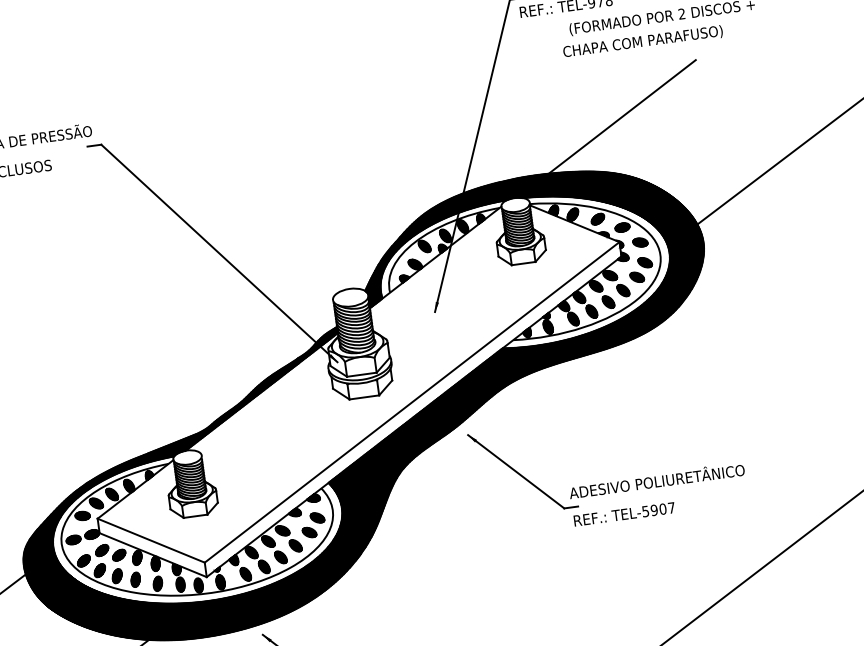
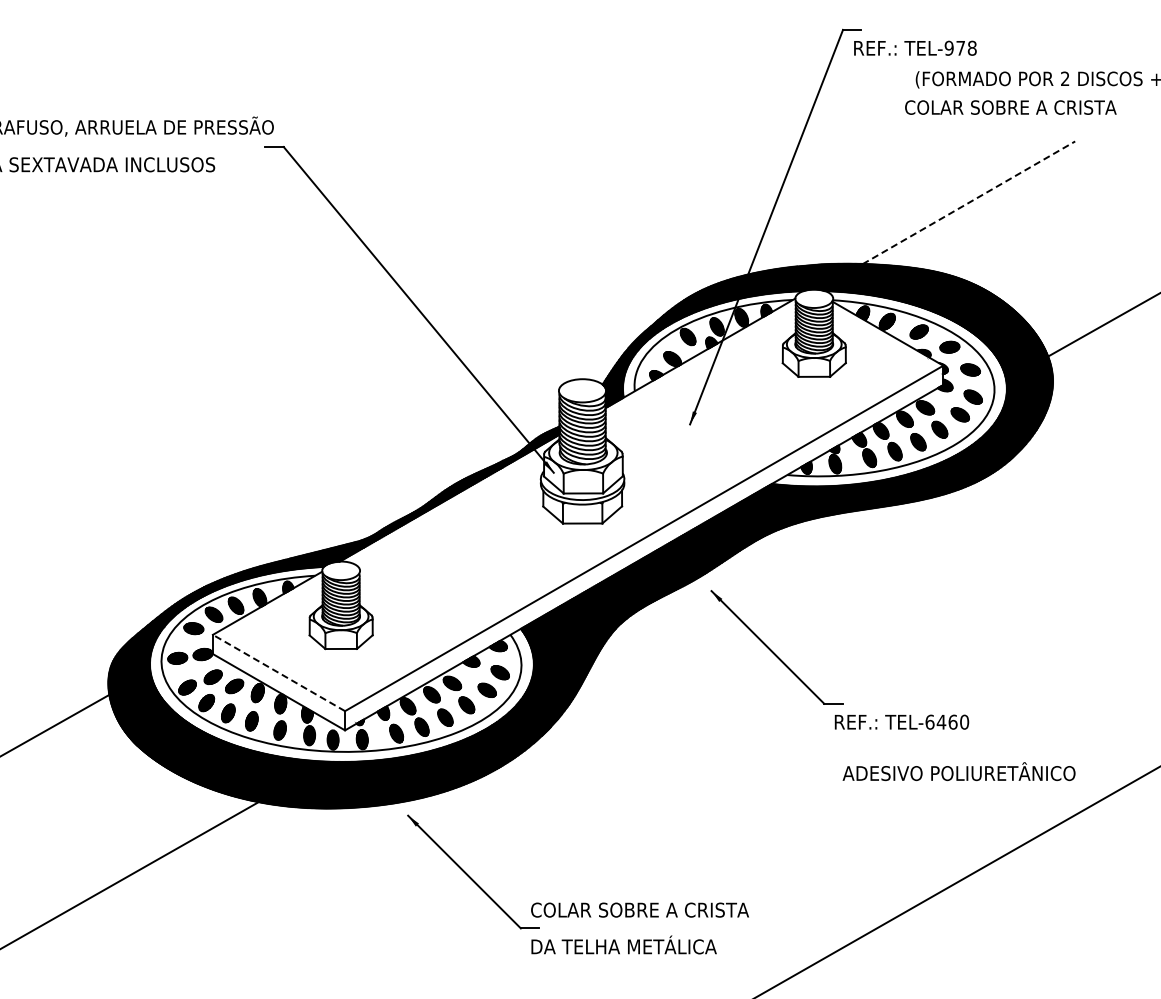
text: (643, 41) -> (1009, 108), CHAPA COM PARAFUSO) -> COLAR SOBRE A CRISTA
line: (621, 116) -> (968, 202), solid -> dashed
text: (656, 480) -> (958, 771), moved
text: (658, 509) -> (947, 721), TEL-5907 -> TEL-6460
line: (150, 540) -> (278, 672), solid -> dashed

